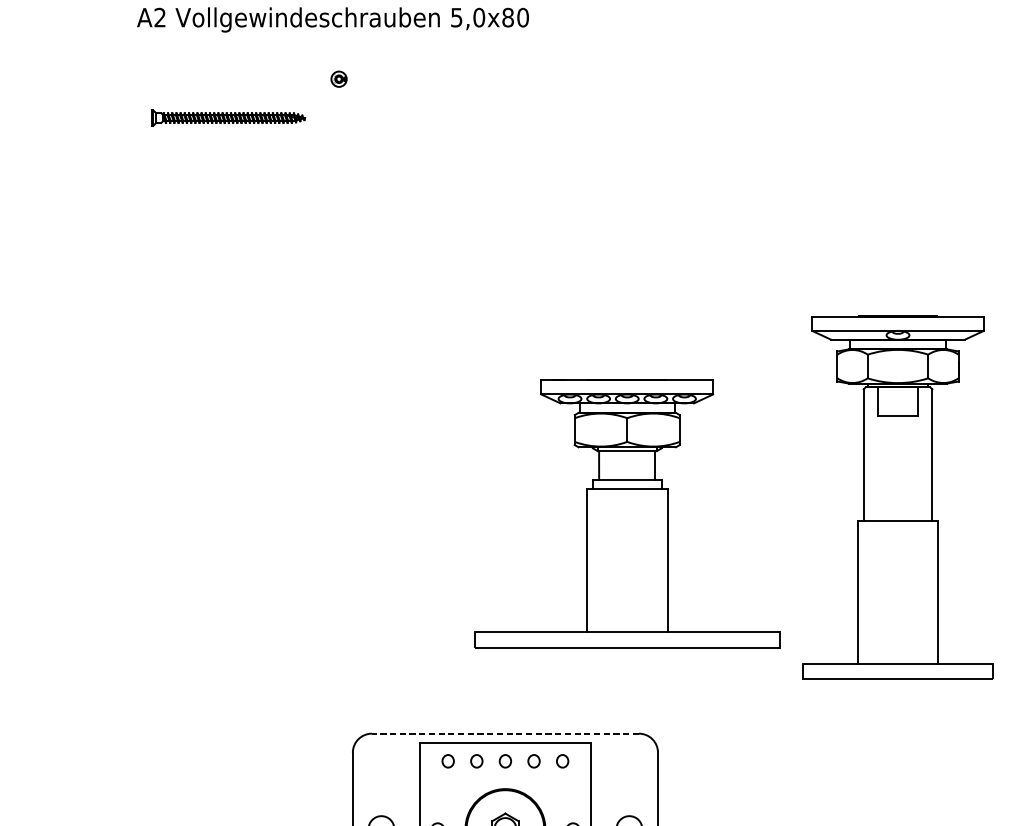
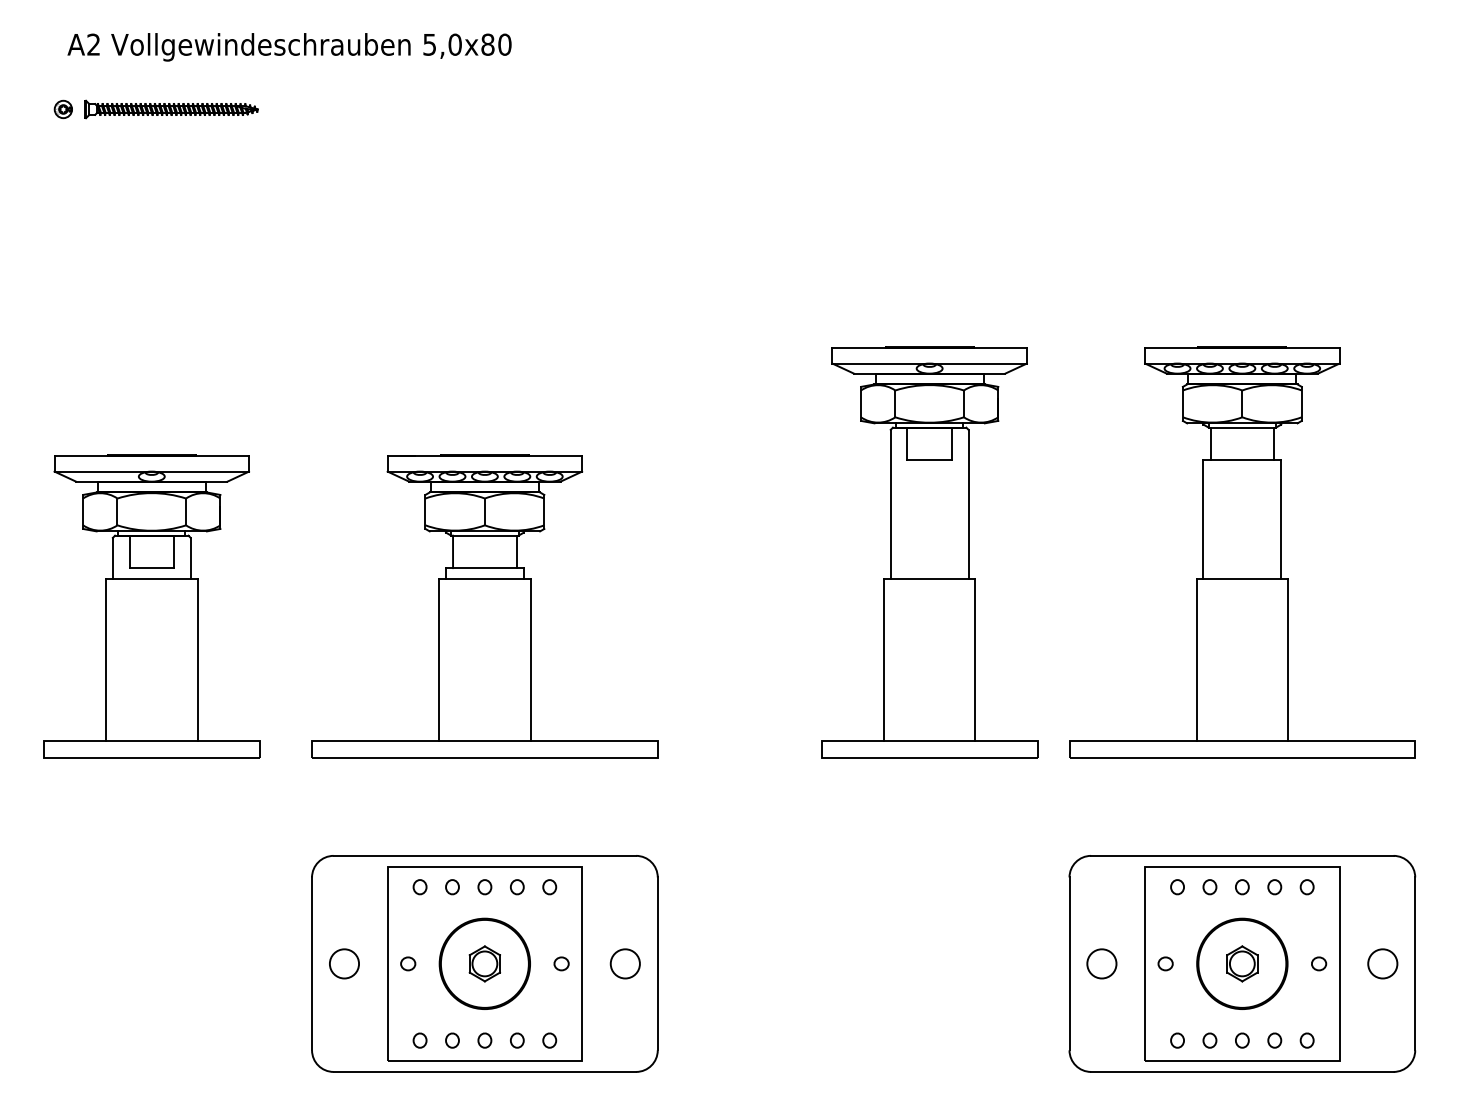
part: (338, 79) -> (62, 109), moved
part: (228, 118) -> (171, 109), moved
part: (897, 497) -> (929, 552), moved
part: (211, 513) -> (151, 606), added
part: (626, 513) -> (484, 606), moved
line: (505, 733) -> (484, 855), dashed -> solid

